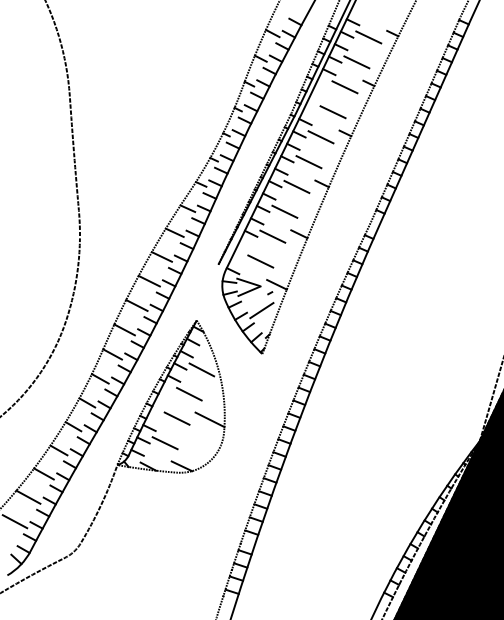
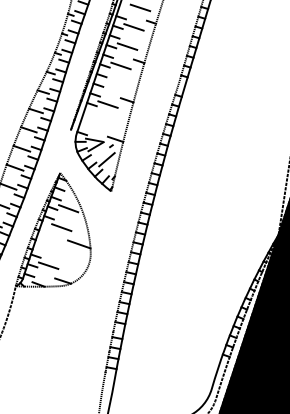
line: (284, 211) -> (114, 85), removed
line: (260, 261) -> (101, 123), removed
line: (176, 418) -> (54, 246), removed

